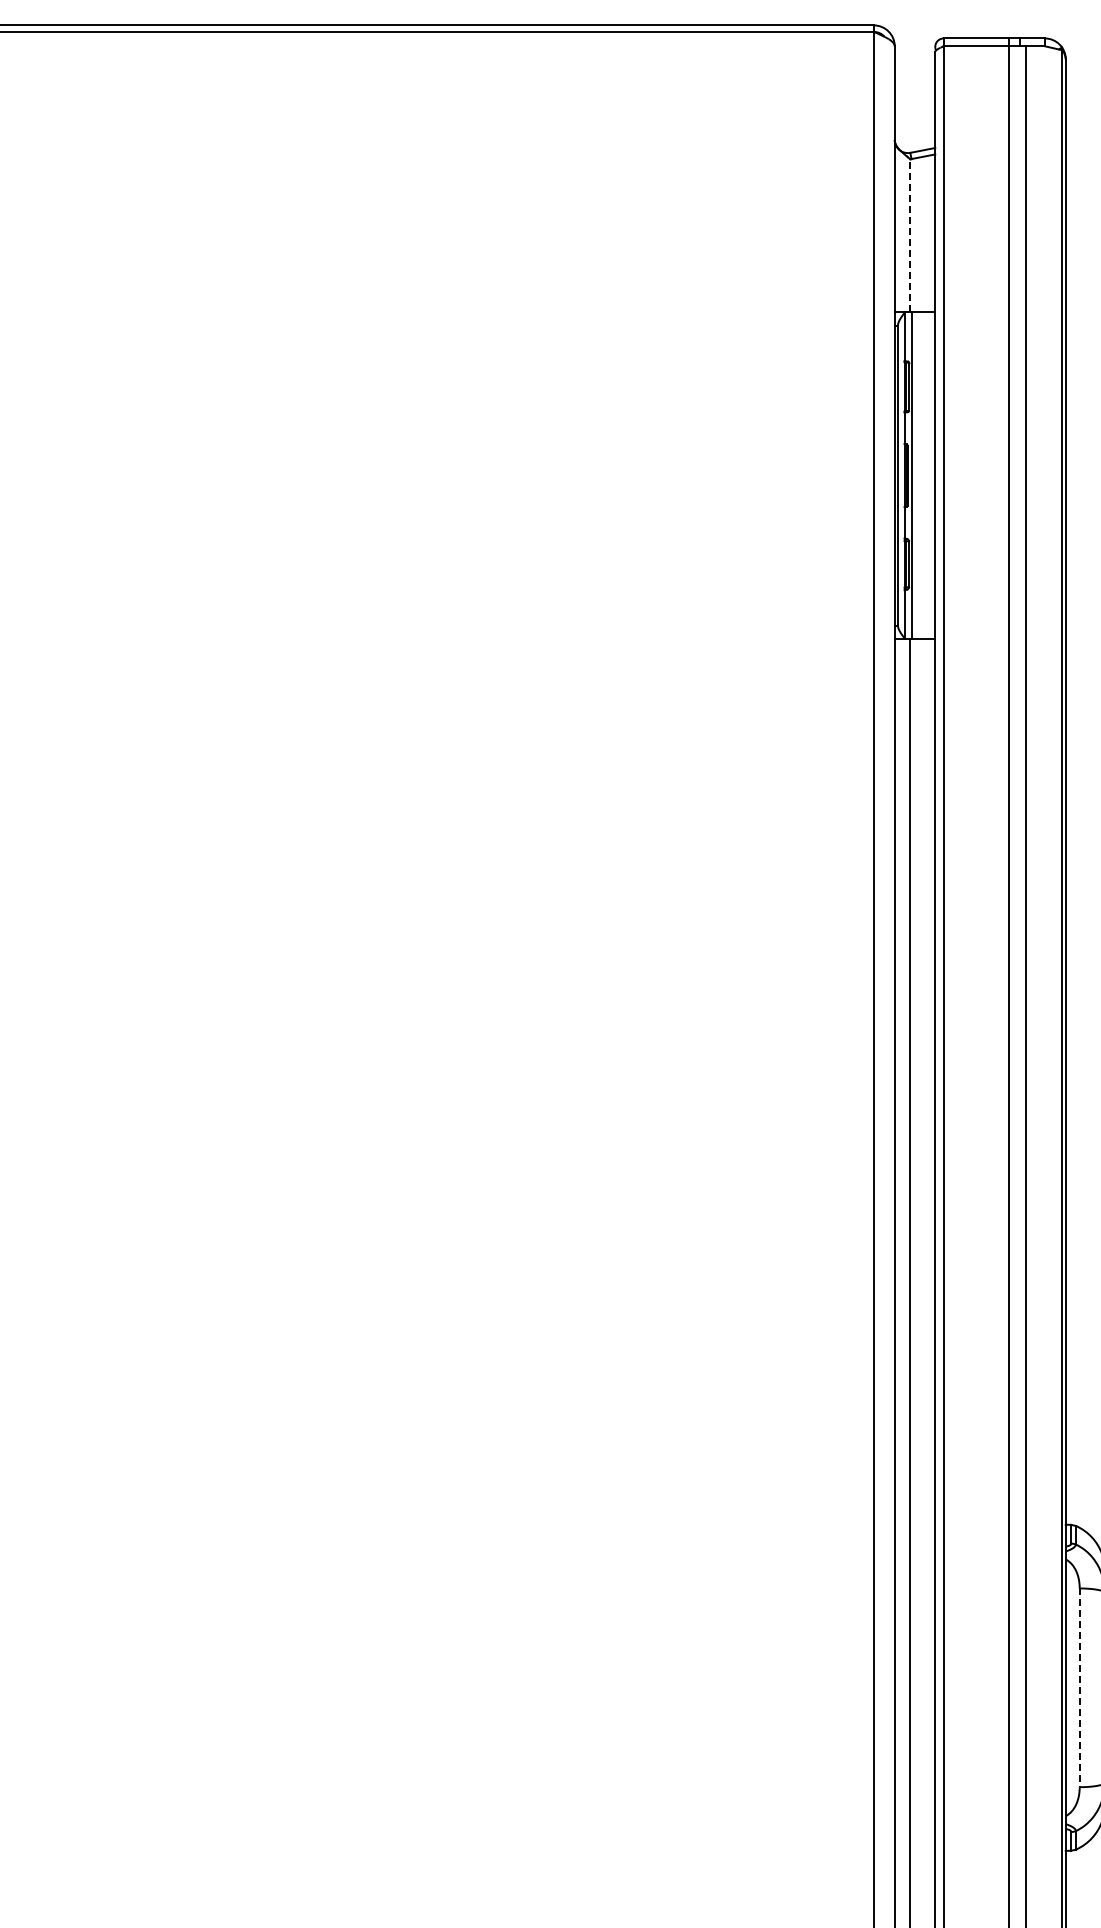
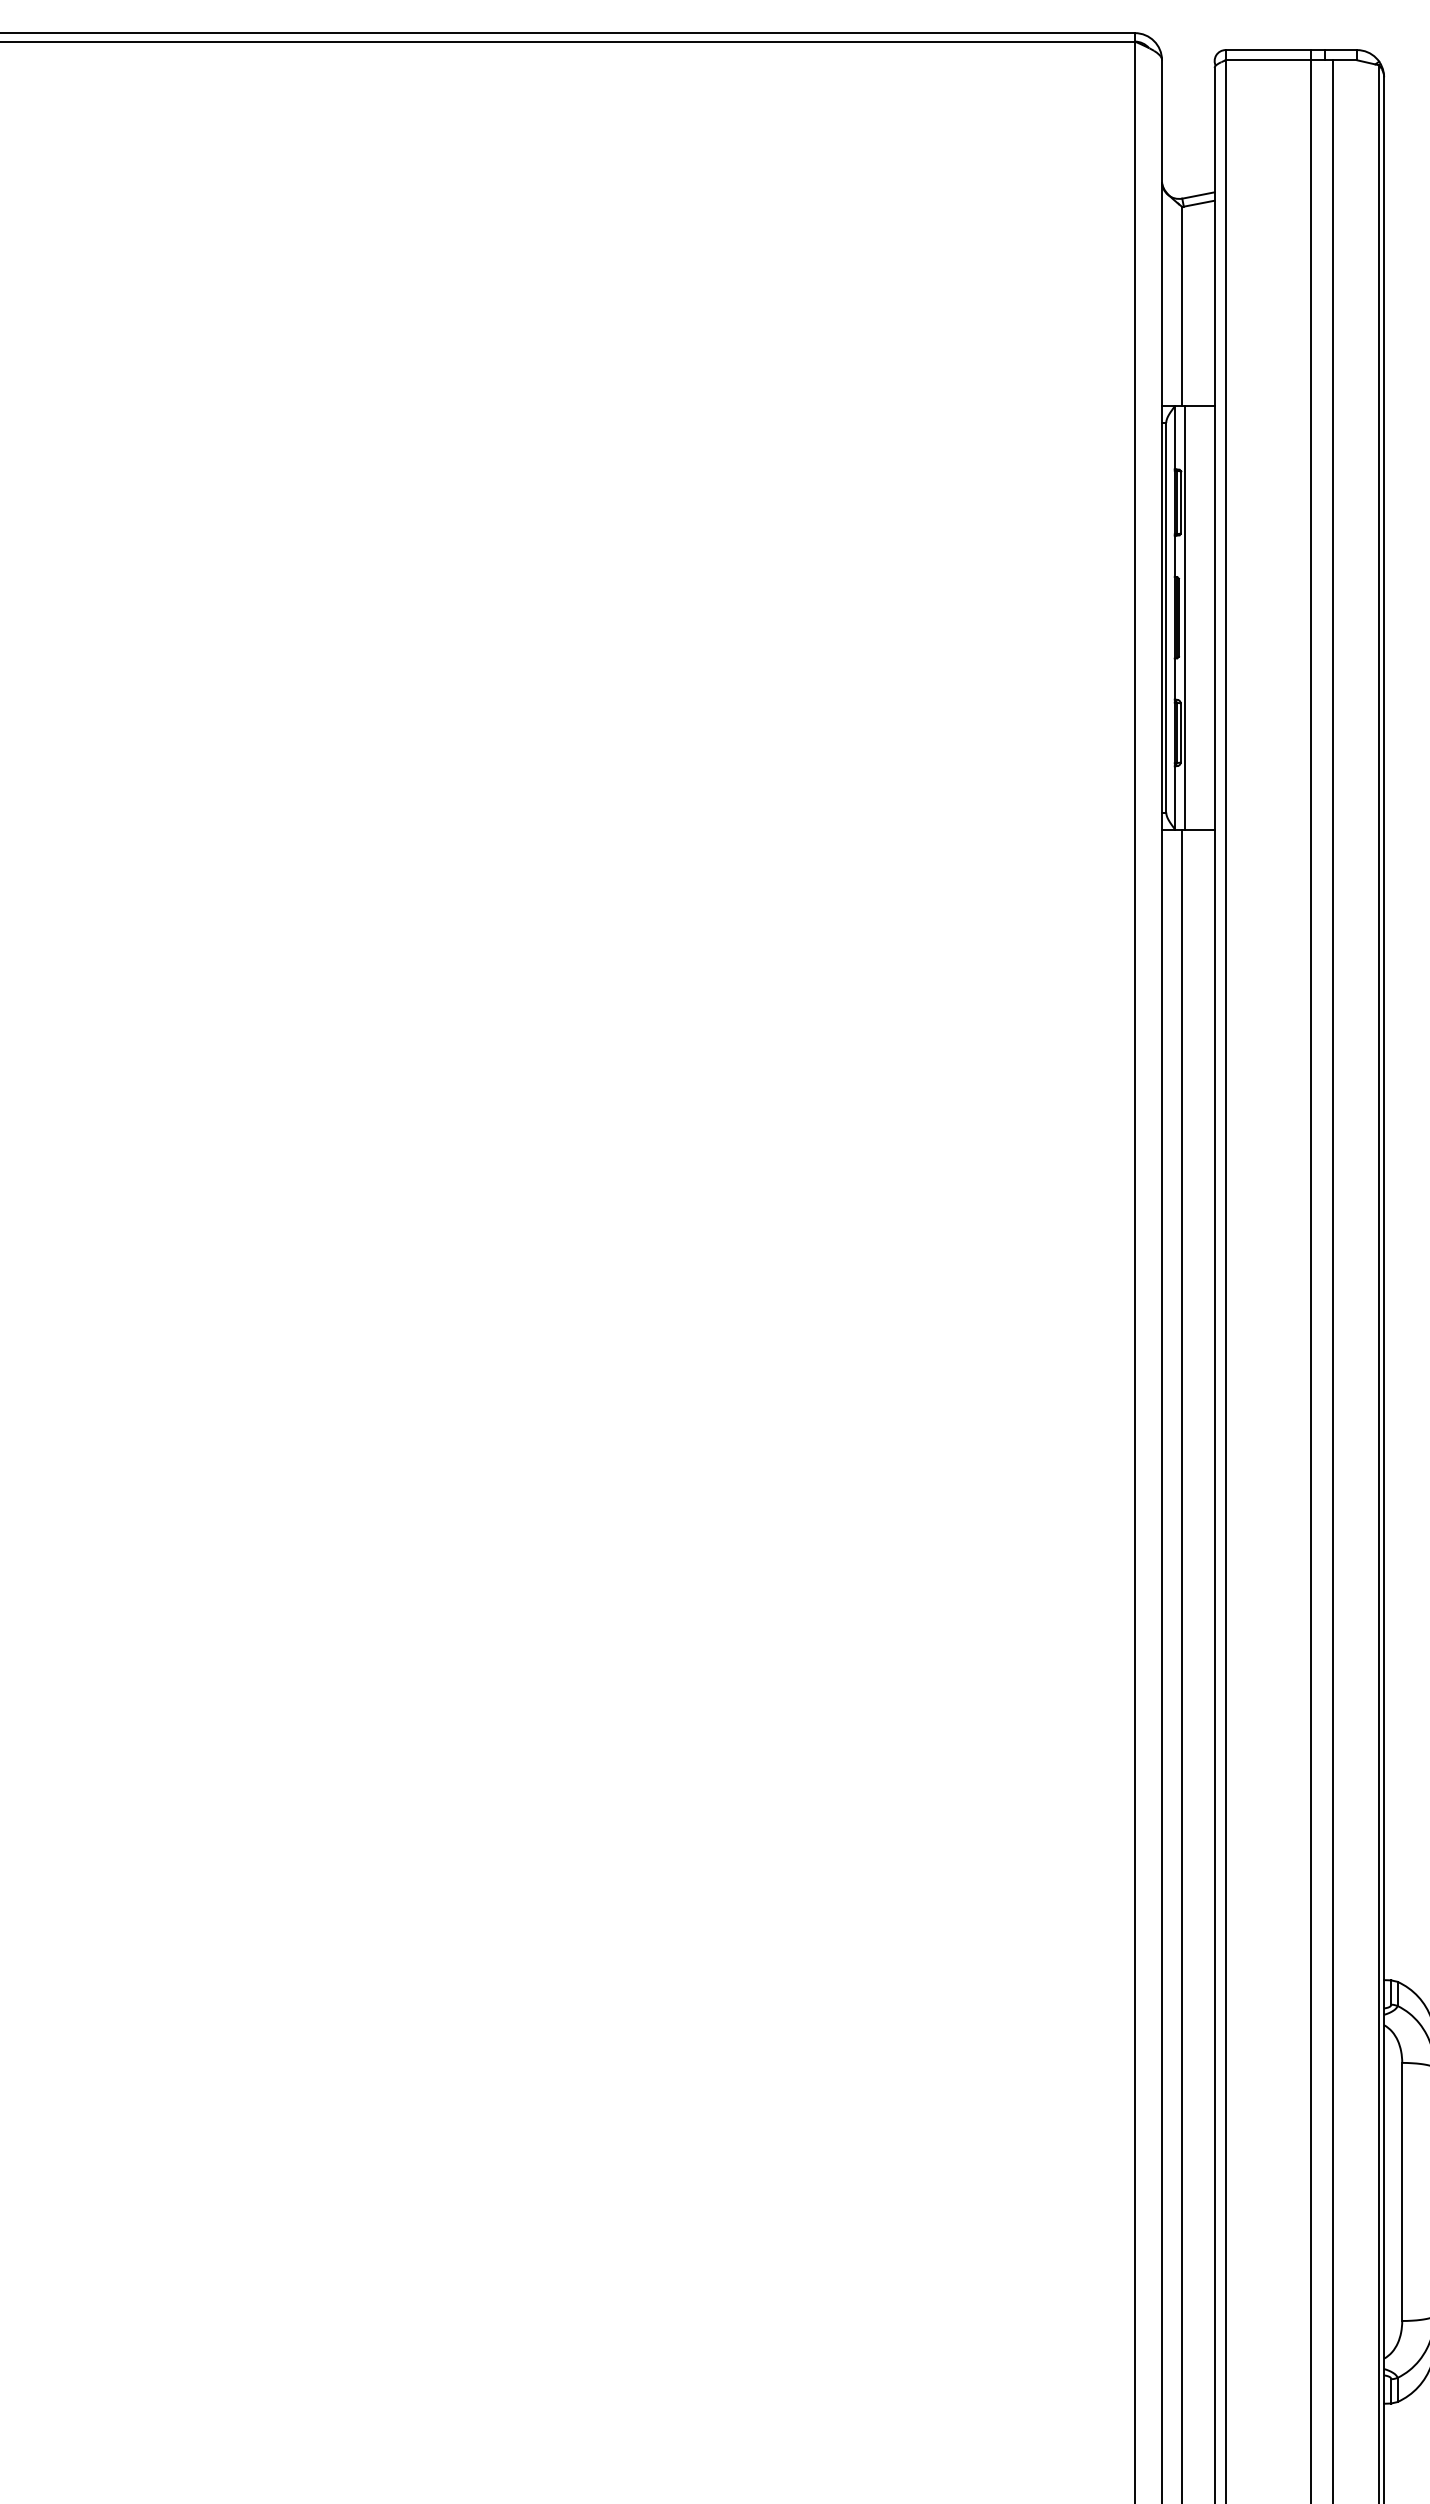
line: (910, 235) -> (1182, 305), dashed -> solid
line: (1079, 1688) -> (1401, 2192), dashed -> solid

